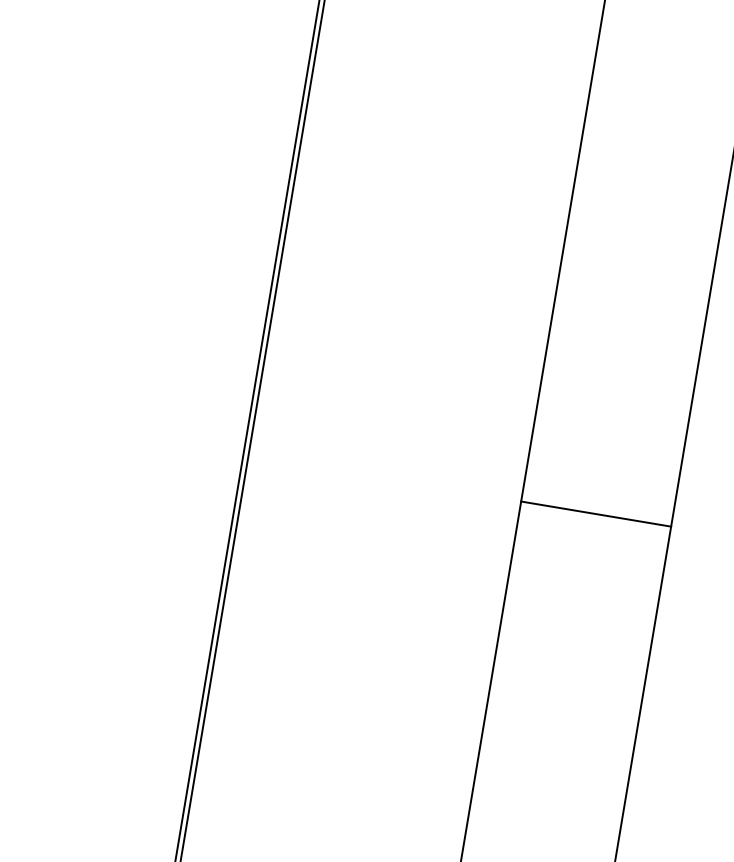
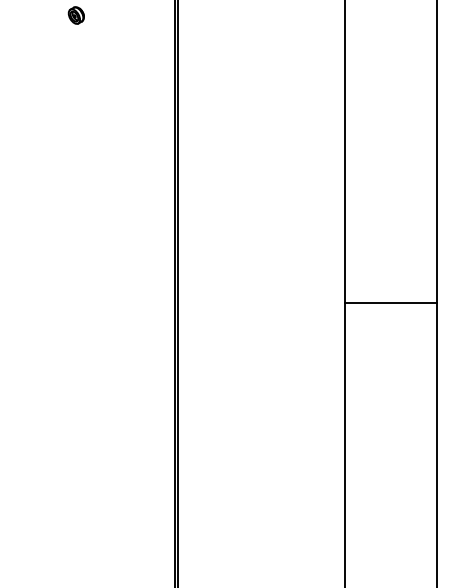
line: (595, 514) -> (390, 303), moved

